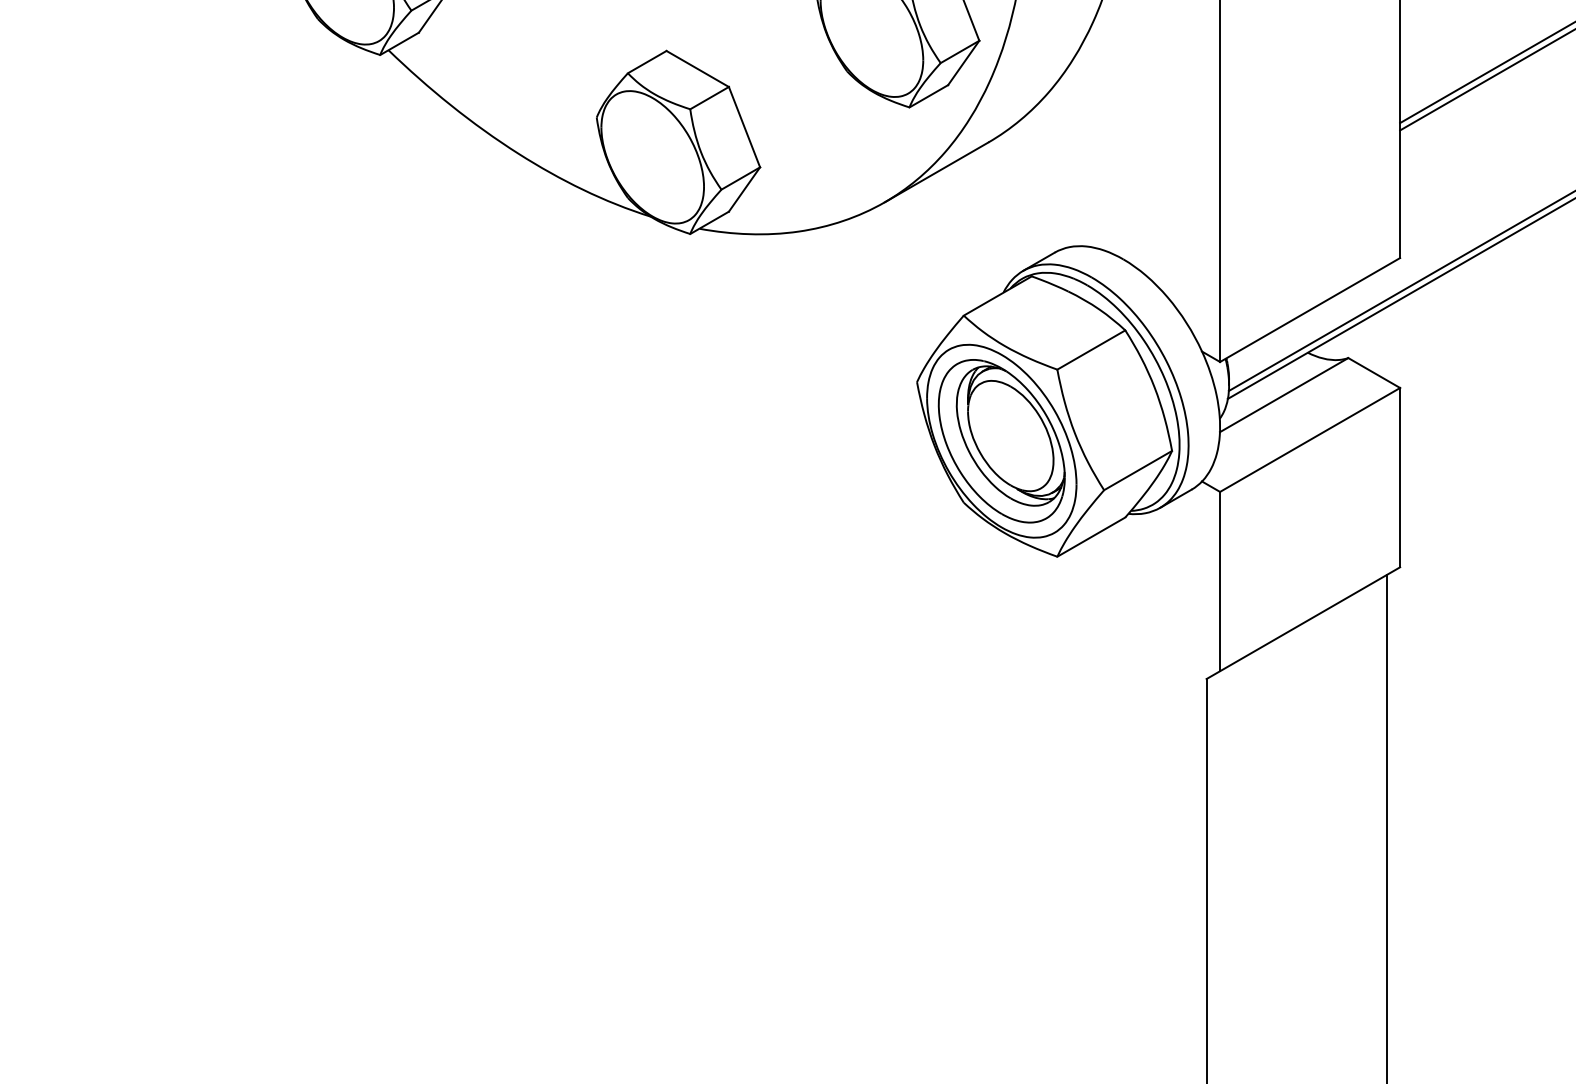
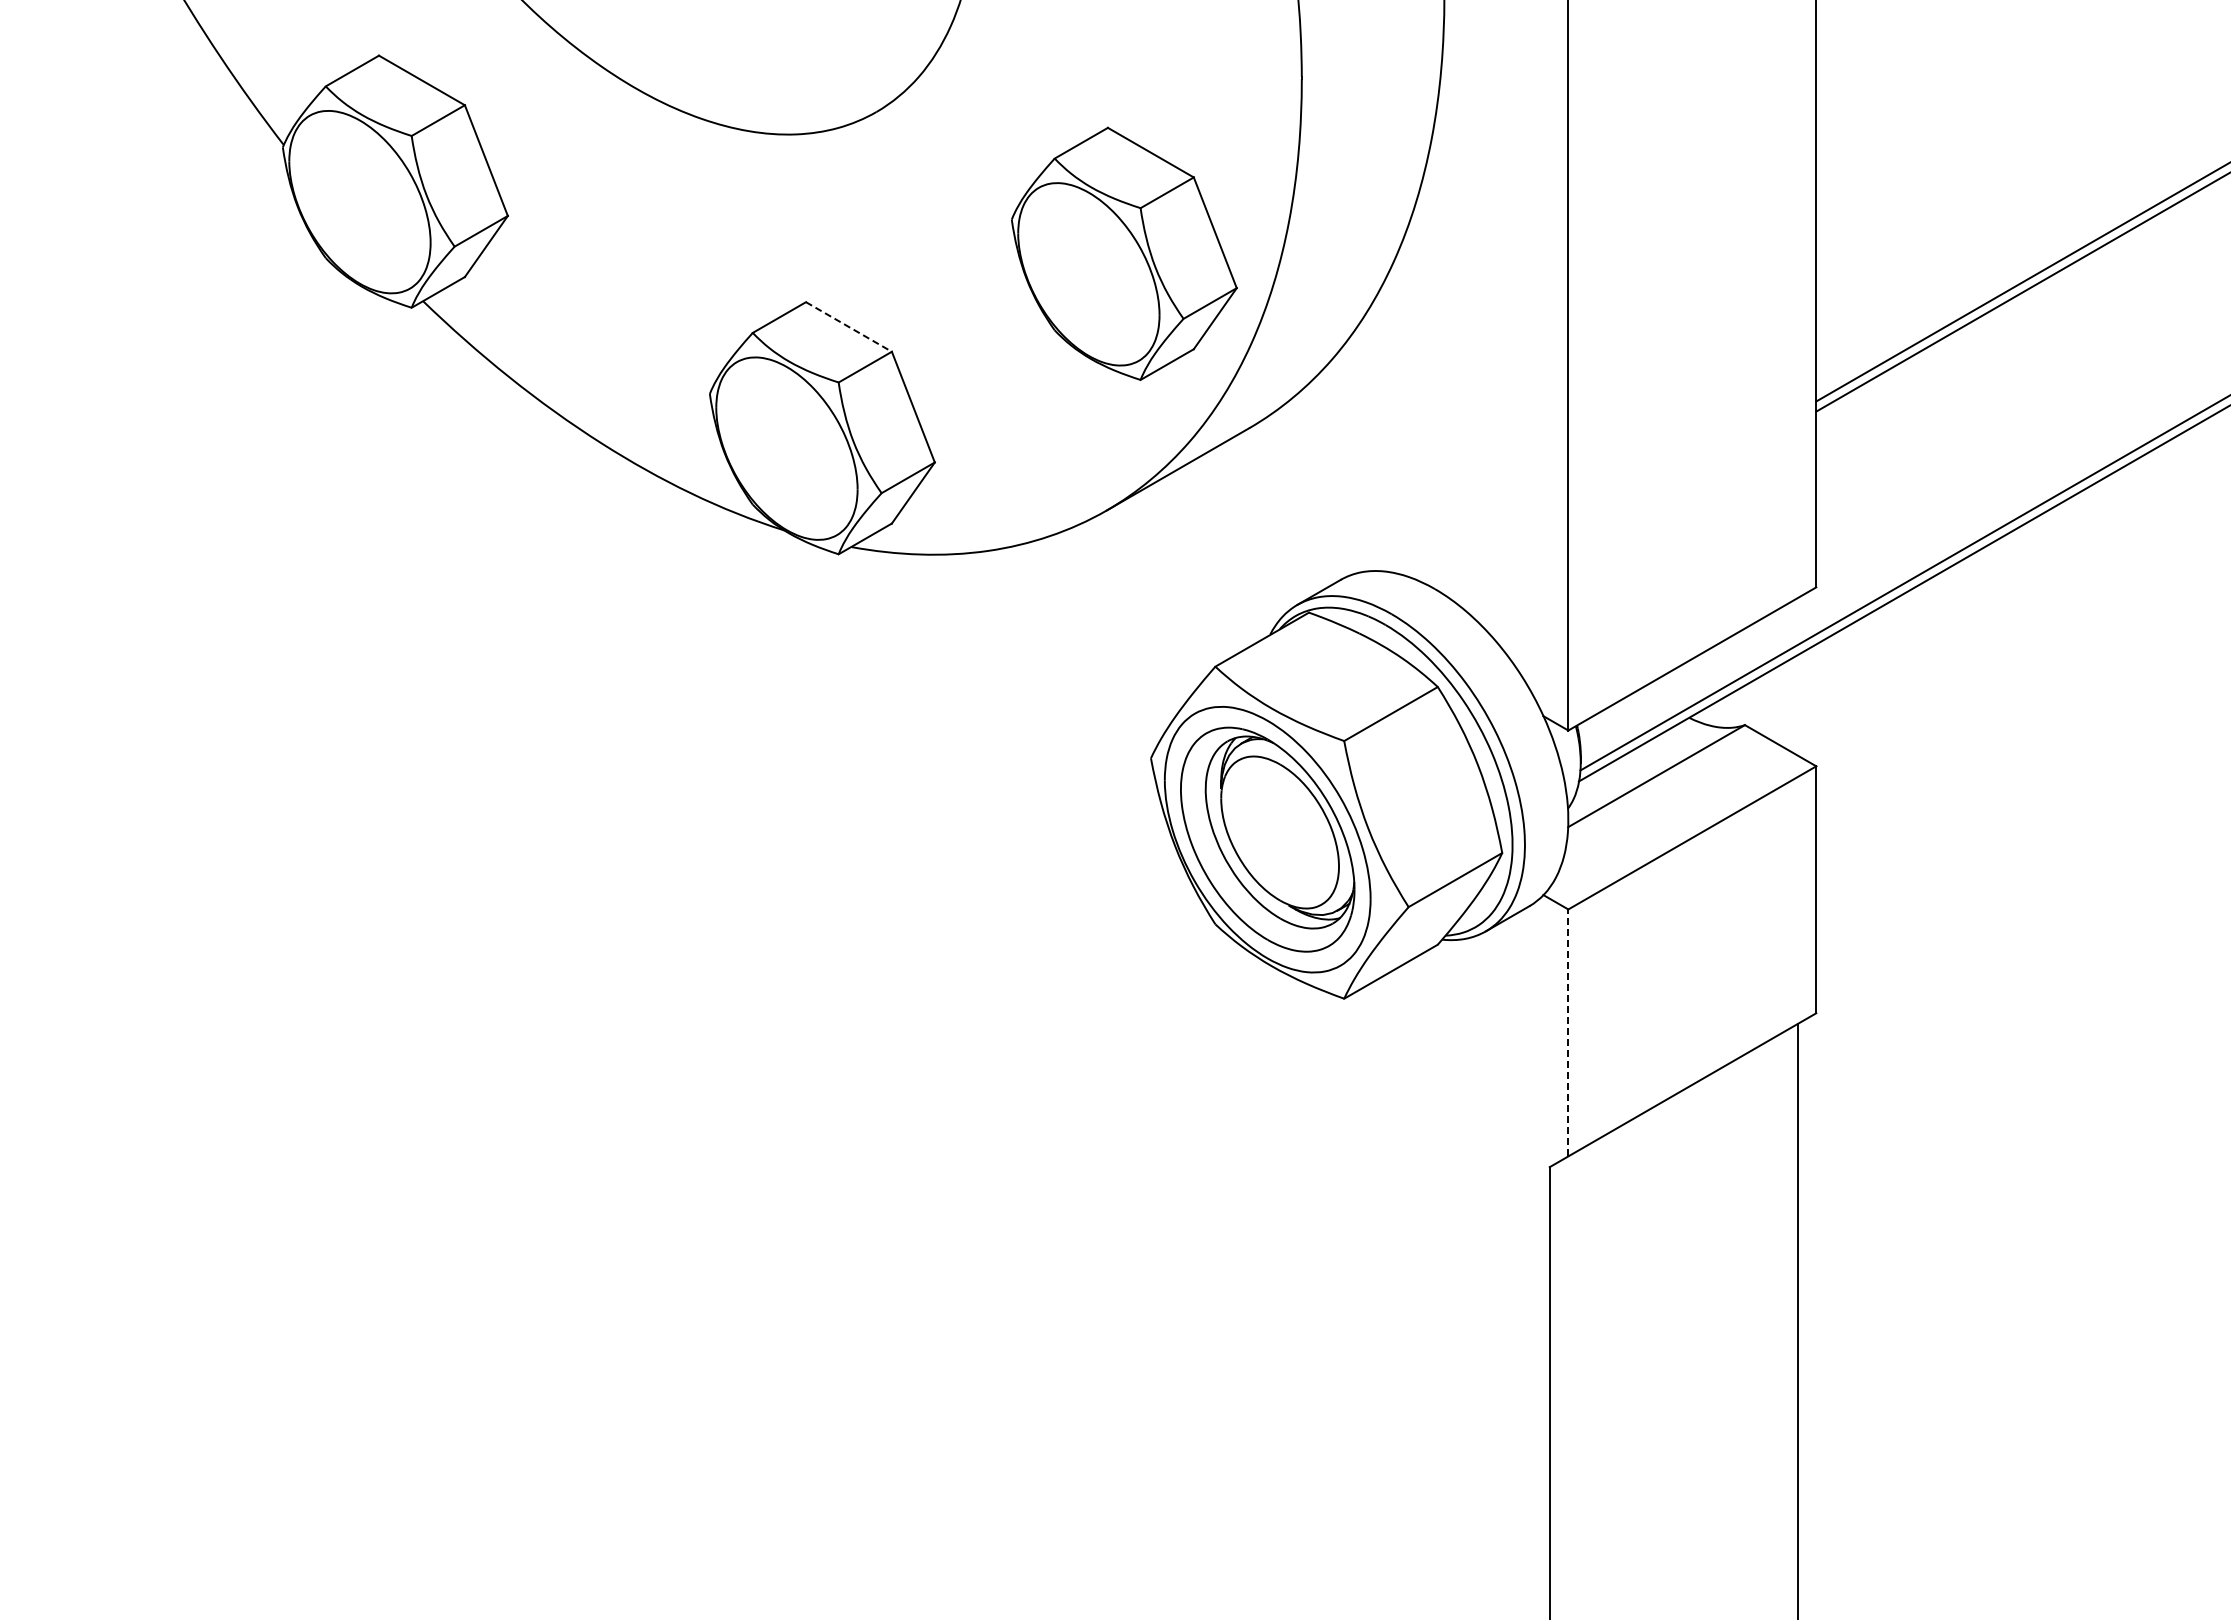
line: (697, 68) -> (848, 326), solid -> dashed
line: (1220, 581) -> (1568, 1032), solid -> dashed

